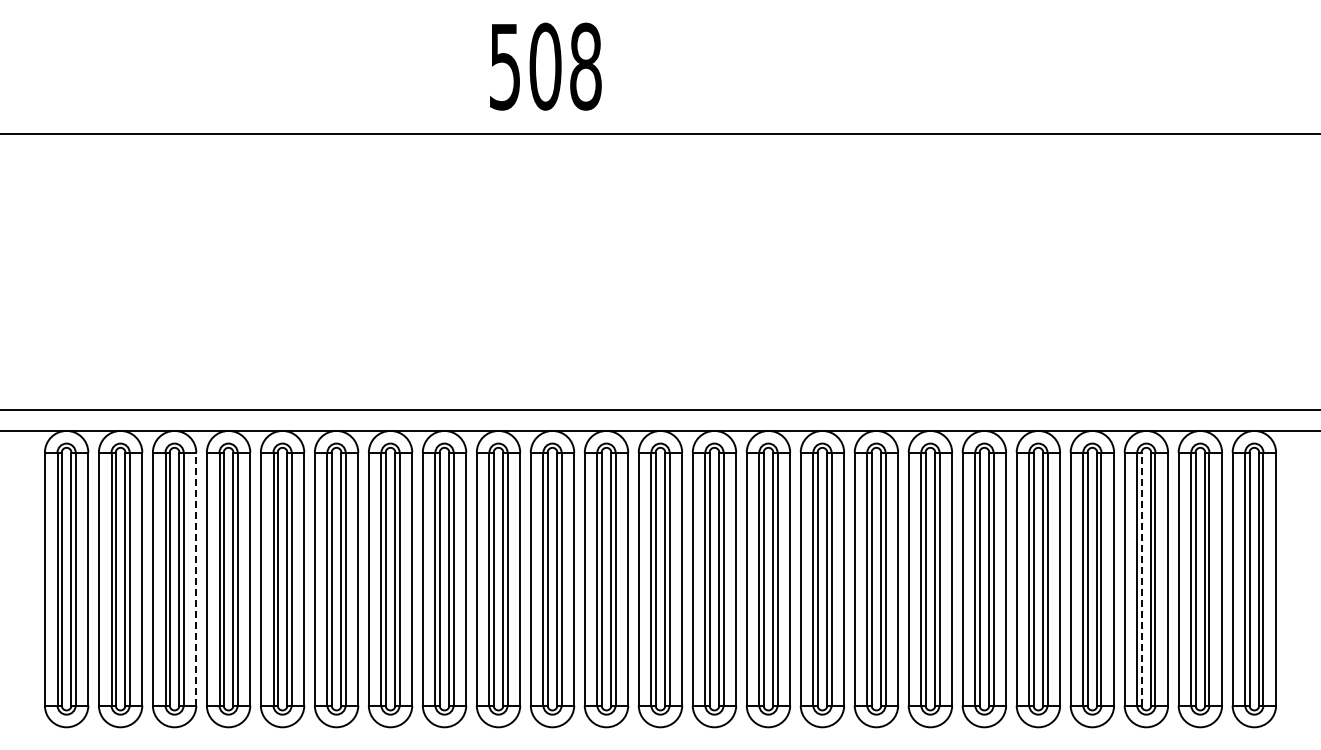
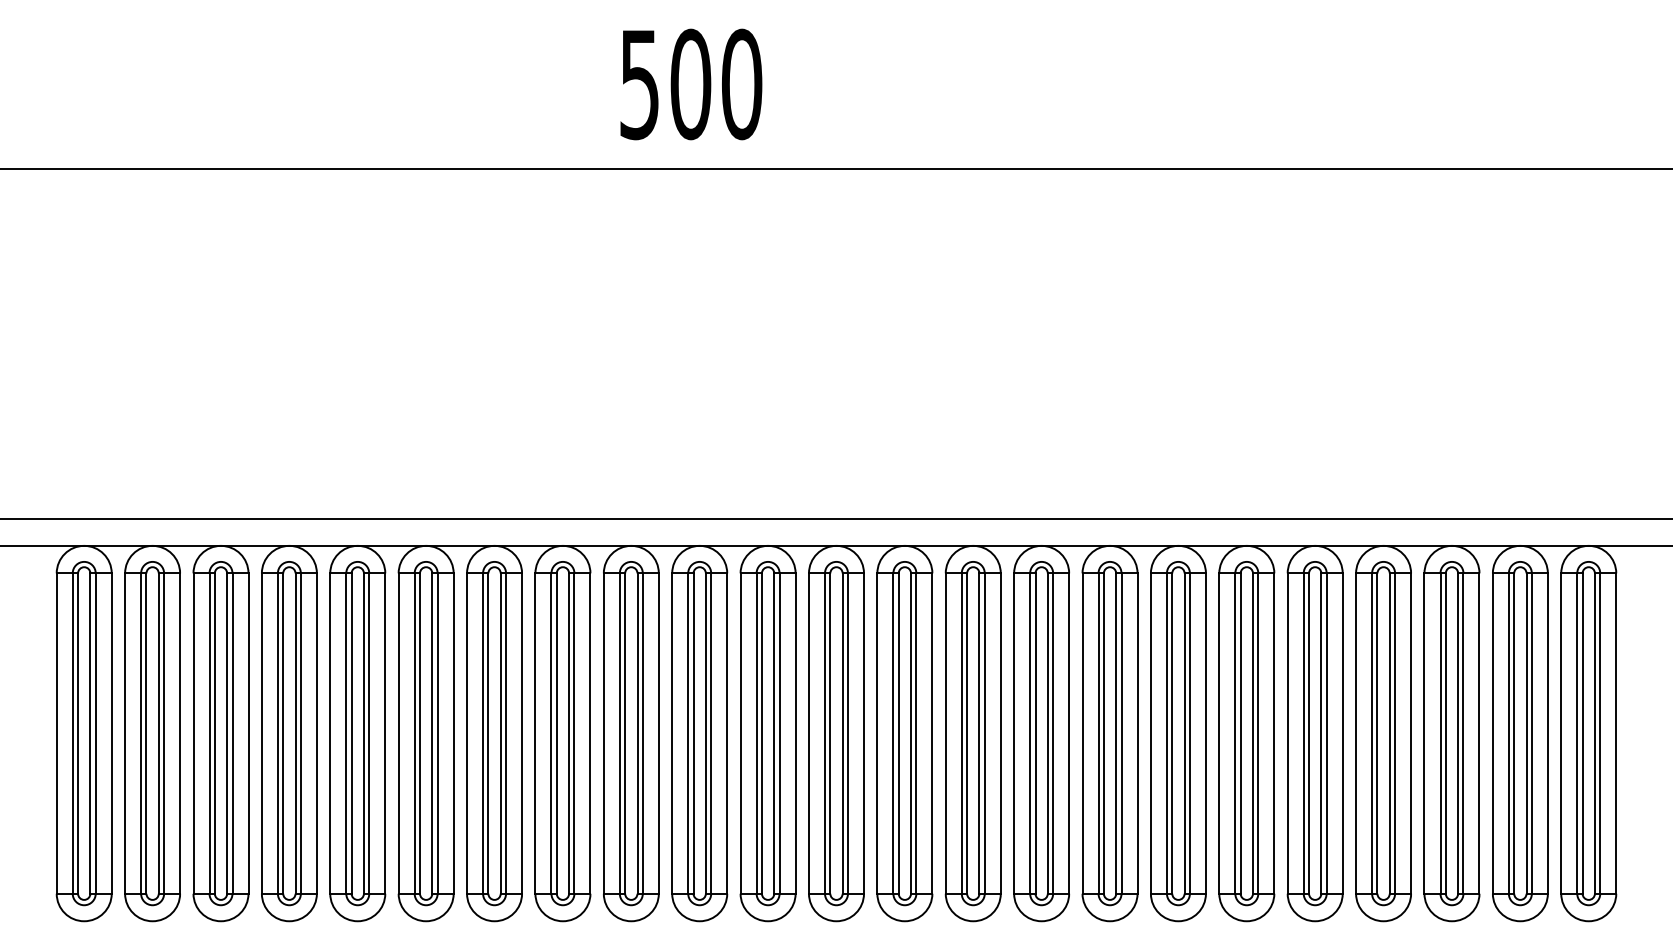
text: (585, 66) -> (741, 84), 508 -> 500
line: (196, 578) -> (248, 732), dashed -> solid
line: (1141, 578) -> (1445, 732), dashed -> solid

